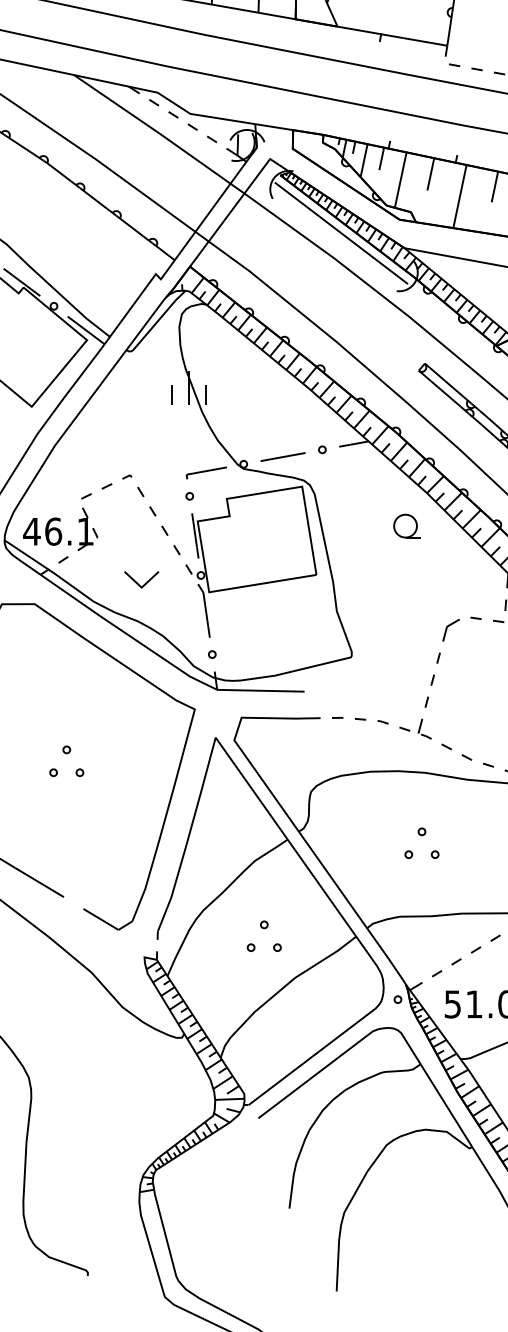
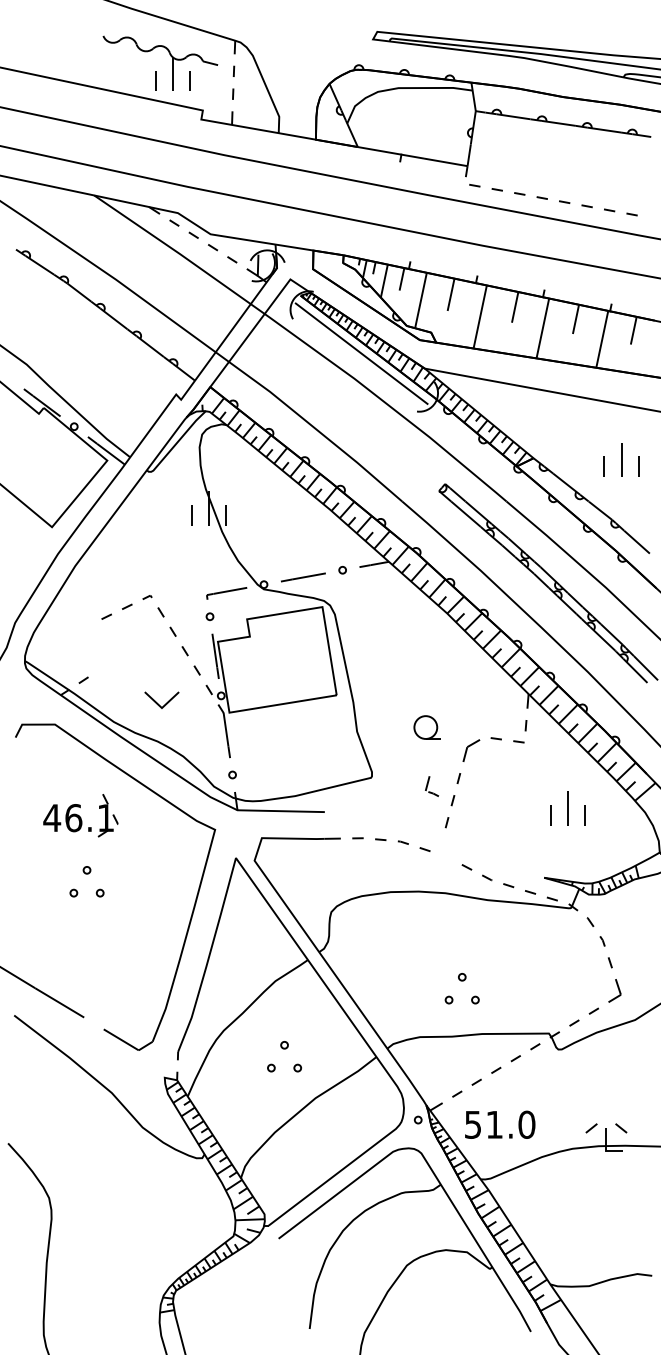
part: (406, 526) -> (426, 727), moved
part: (60, 529) -> (80, 815), moved
part: (424, 729) -> (431, 786), moved
part: (421, 836) -> (461, 981), moved

